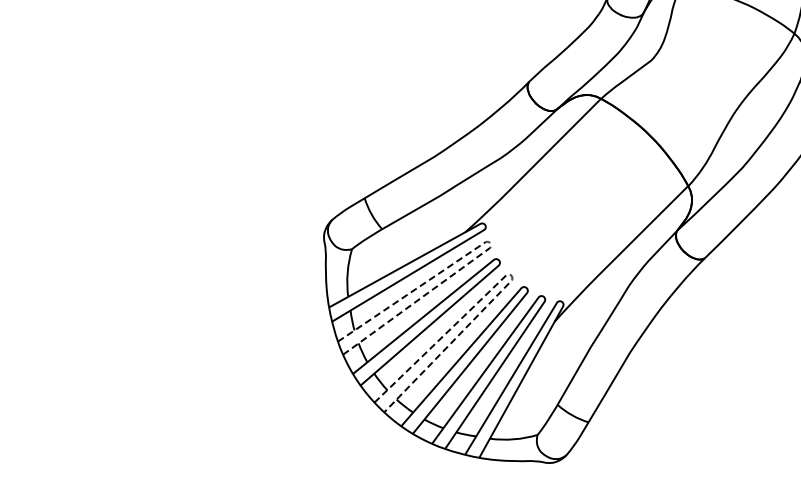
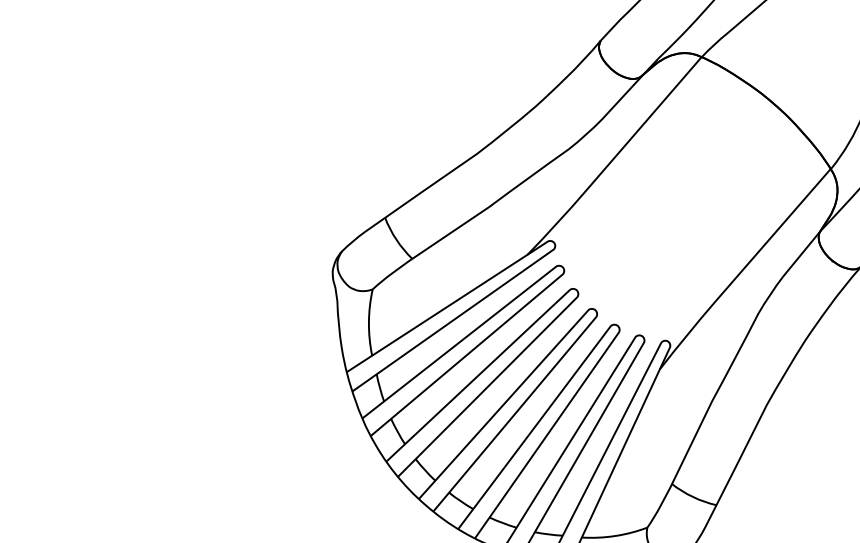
line: (490, 243) -> (563, 267), dashed -> solid
line: (511, 275) -> (595, 309), dashed -> solid

